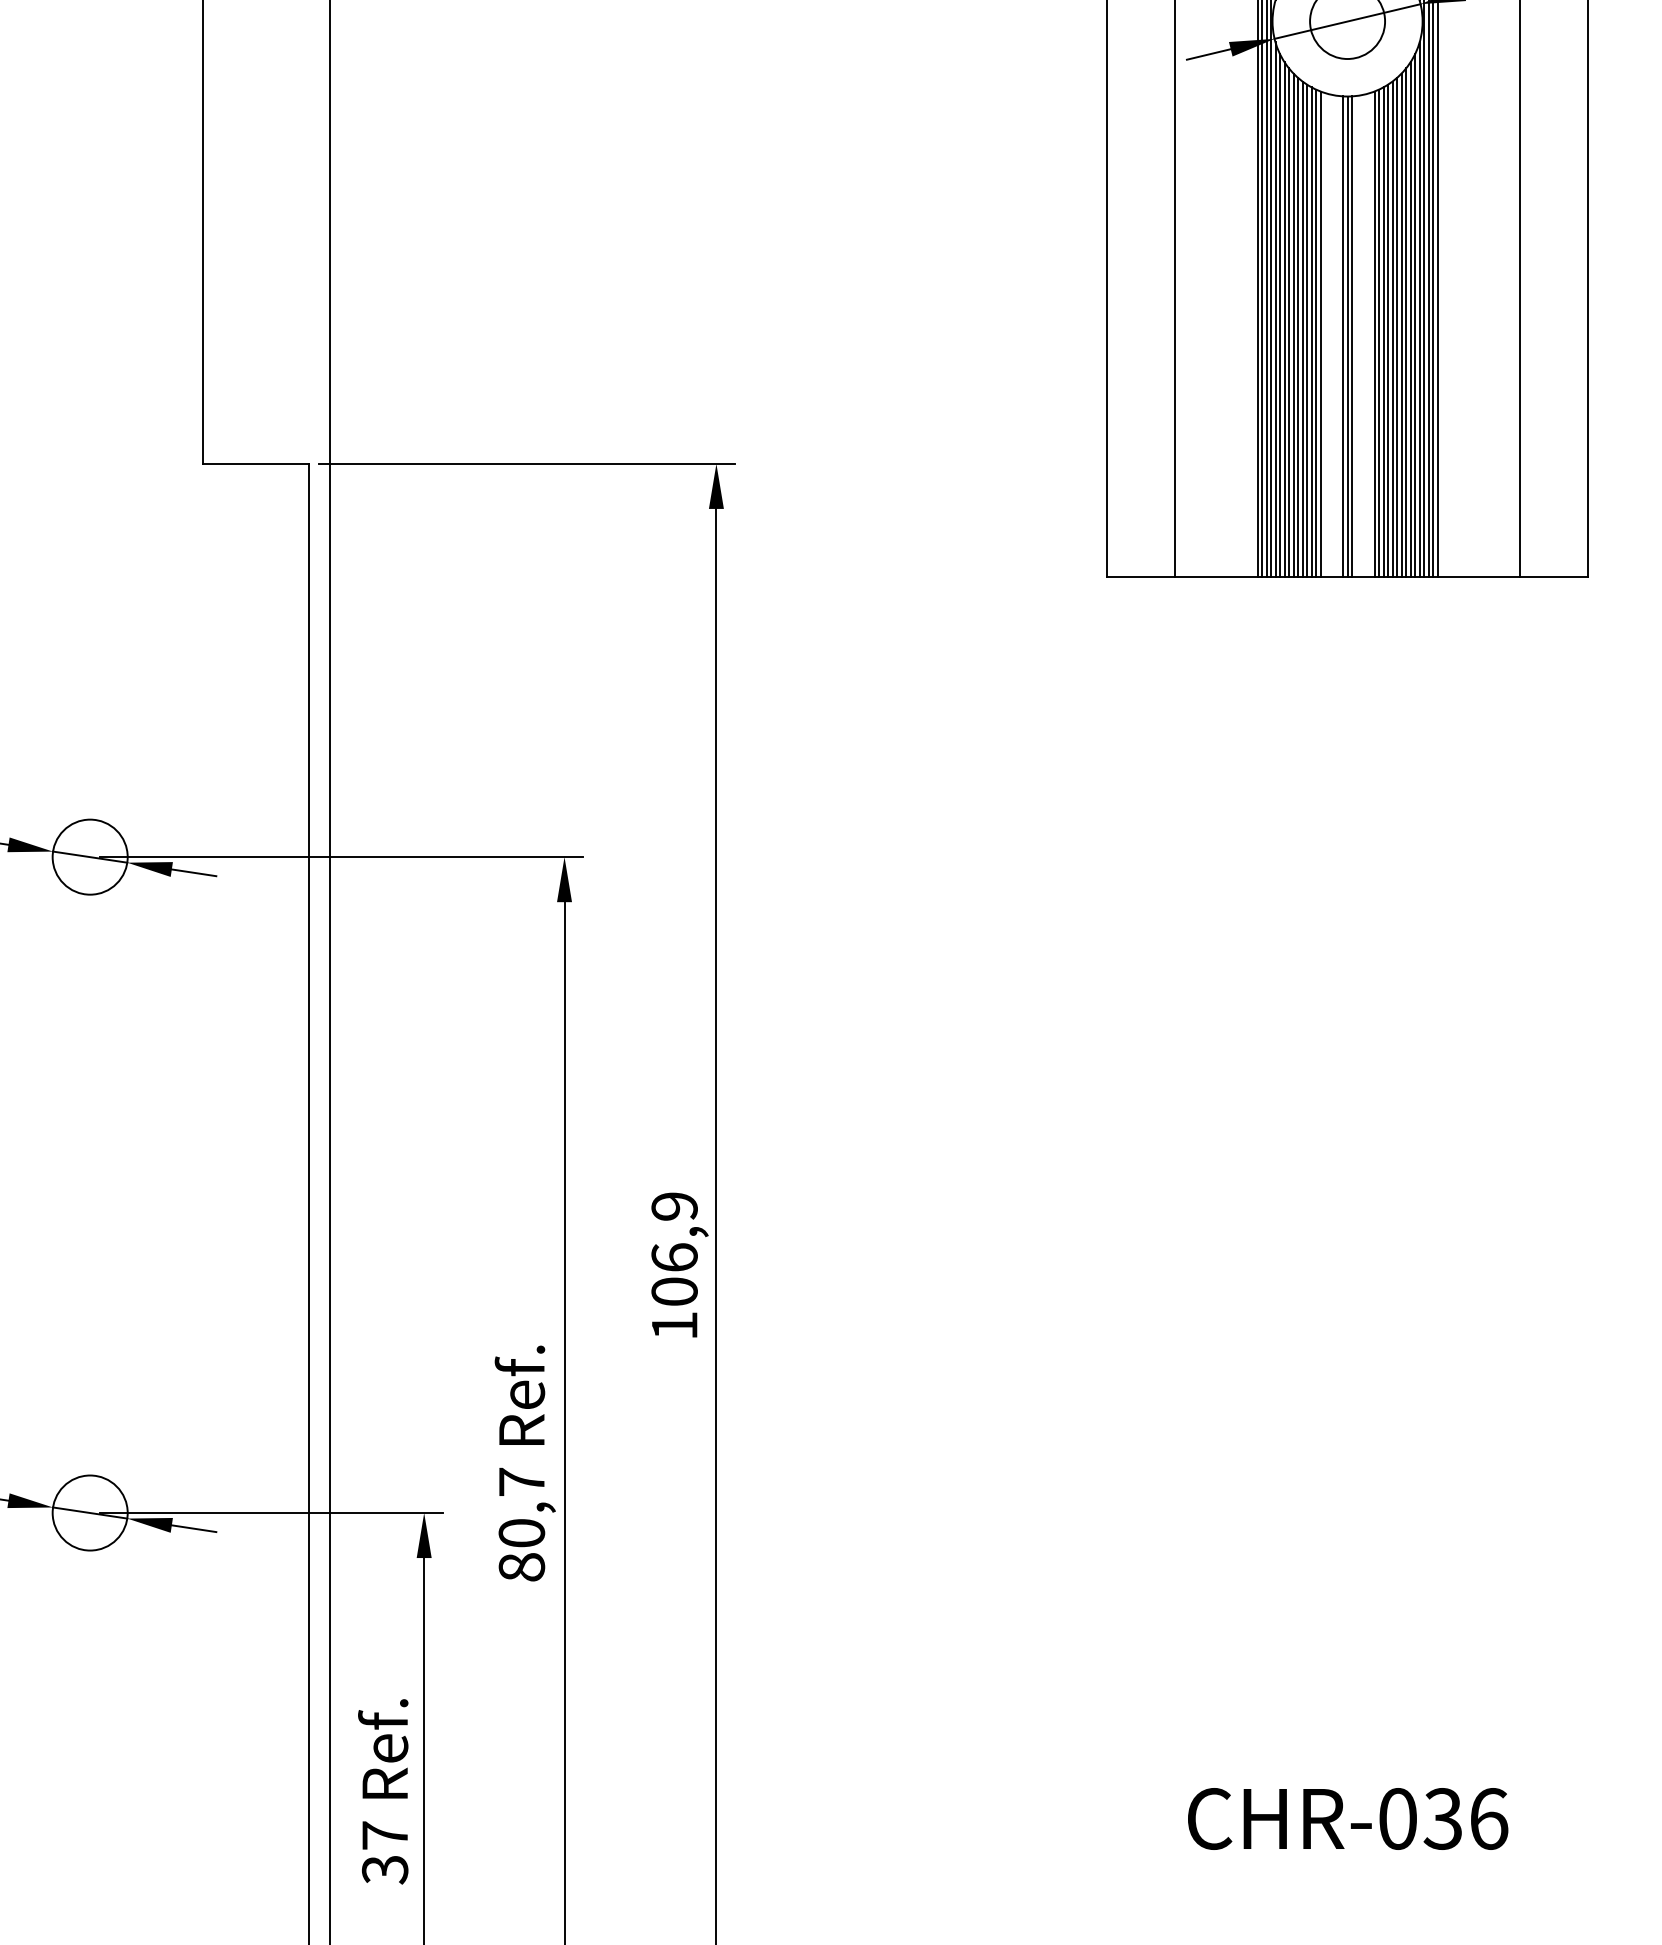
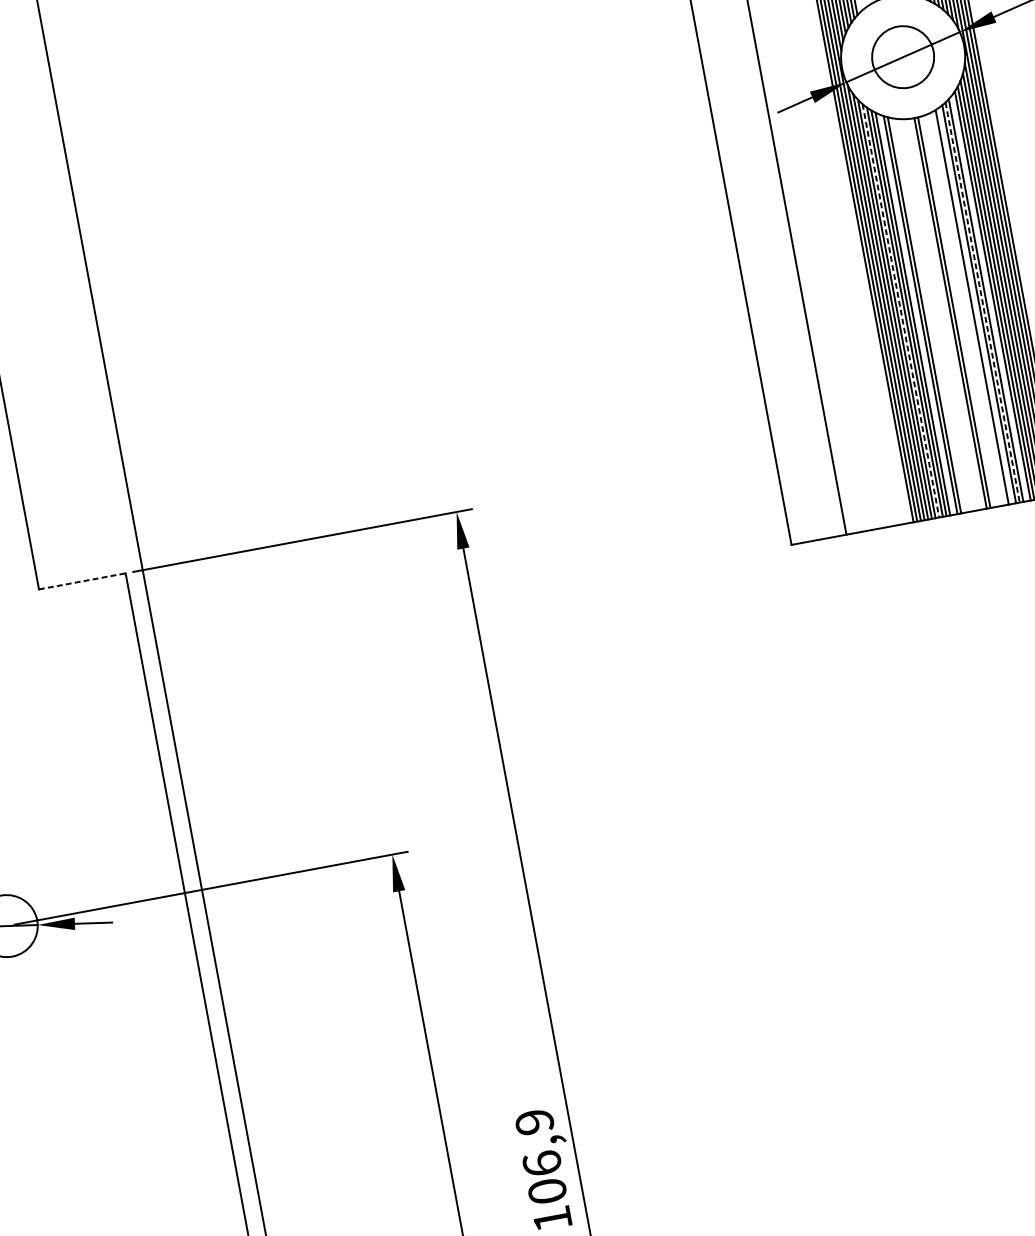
line: (1289, 323) -> (901, 311), solid -> dashed
line: (1397, 326) -> (989, 297), removed
line: (1307, 330) -> (917, 314), removed
line: (1388, 331) -> (983, 303), solid -> dashed
line: (1379, 332) -> (975, 305), removed
line: (1320, 333) -> (928, 314), removed
line: (1343, 336) -> (947, 313), removed
line: (256, 463) -> (82, 580), solid -> dashed

